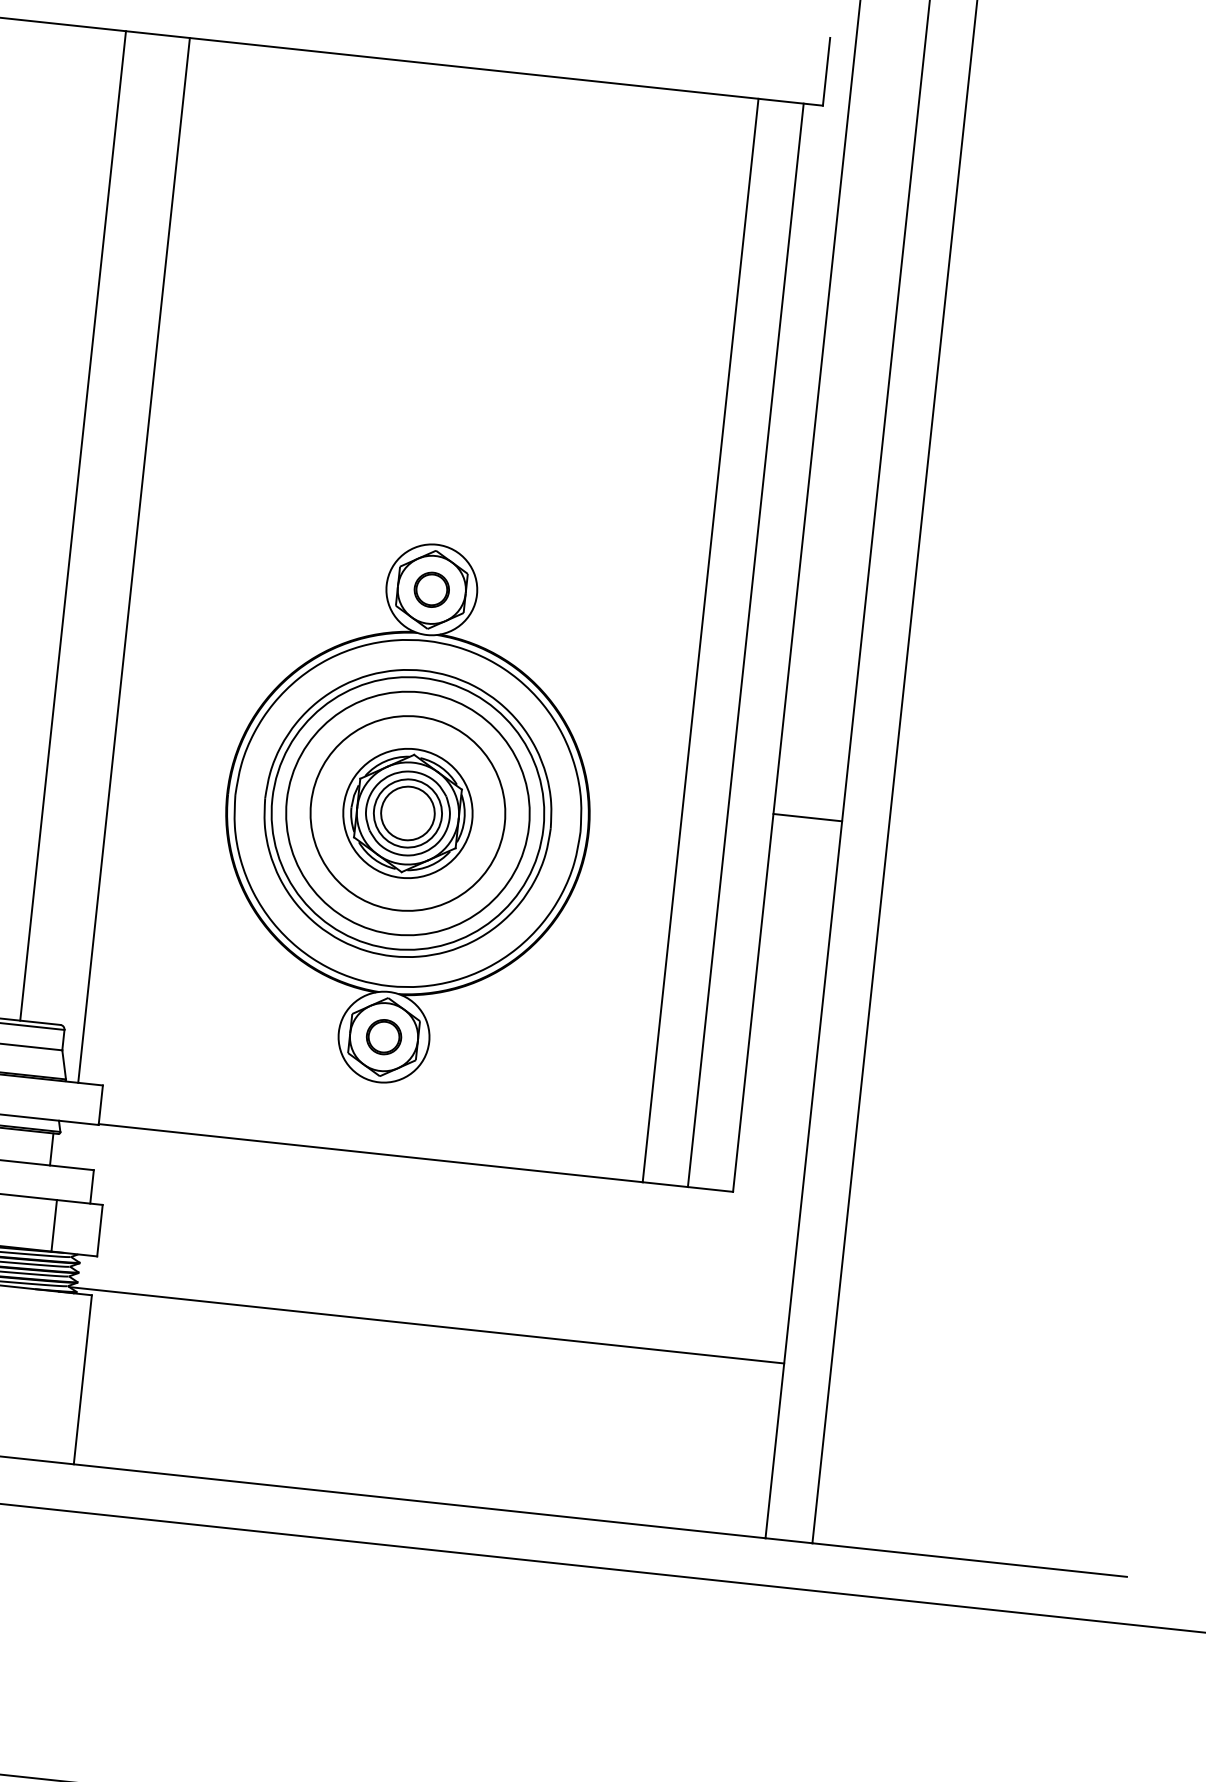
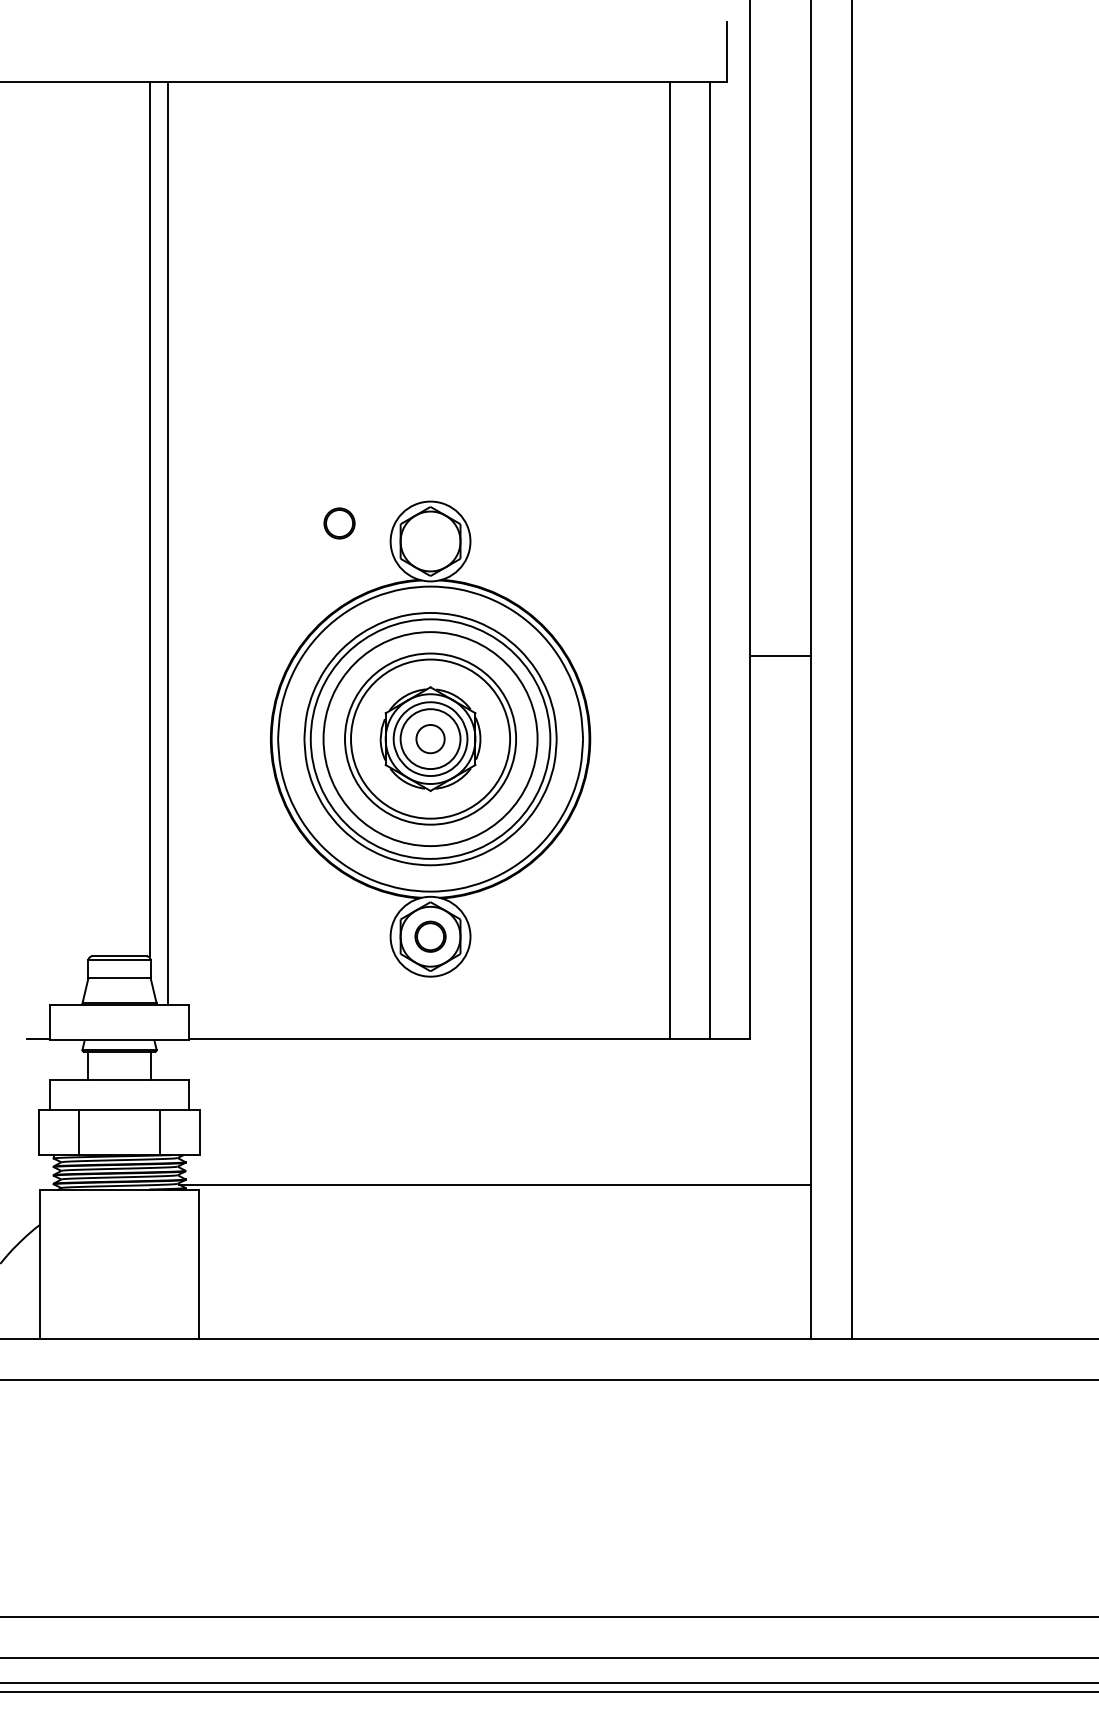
line: (73, 525) -> (150, 518), moved
circle: (431, 589) -> (339, 523), moved
circle: (407, 812) -> (430, 738), size x0.6
circle: (407, 812) -> (430, 738), size x1.4
line: (806, 817) -> (779, 656), moved

